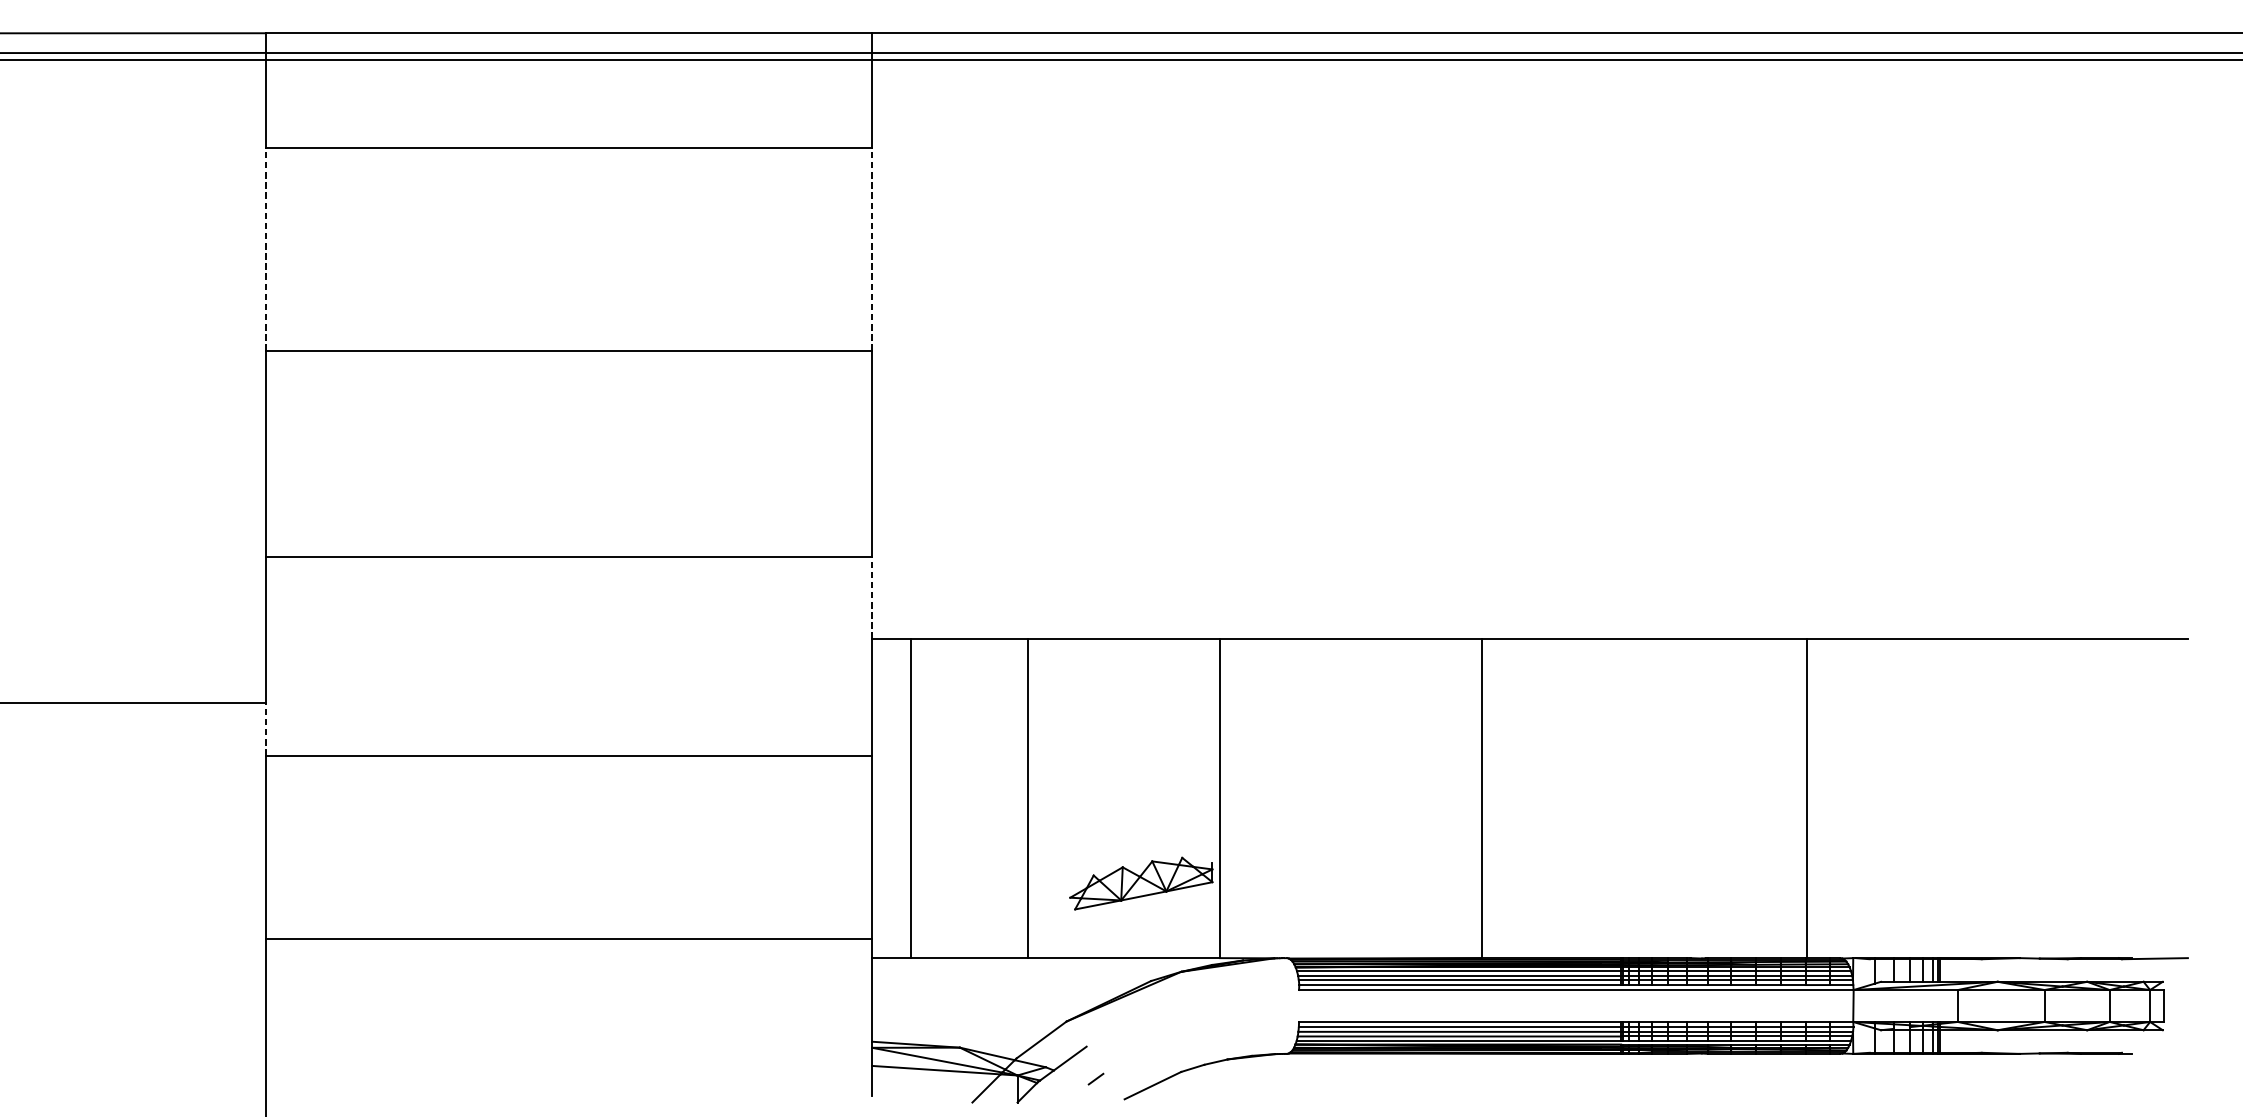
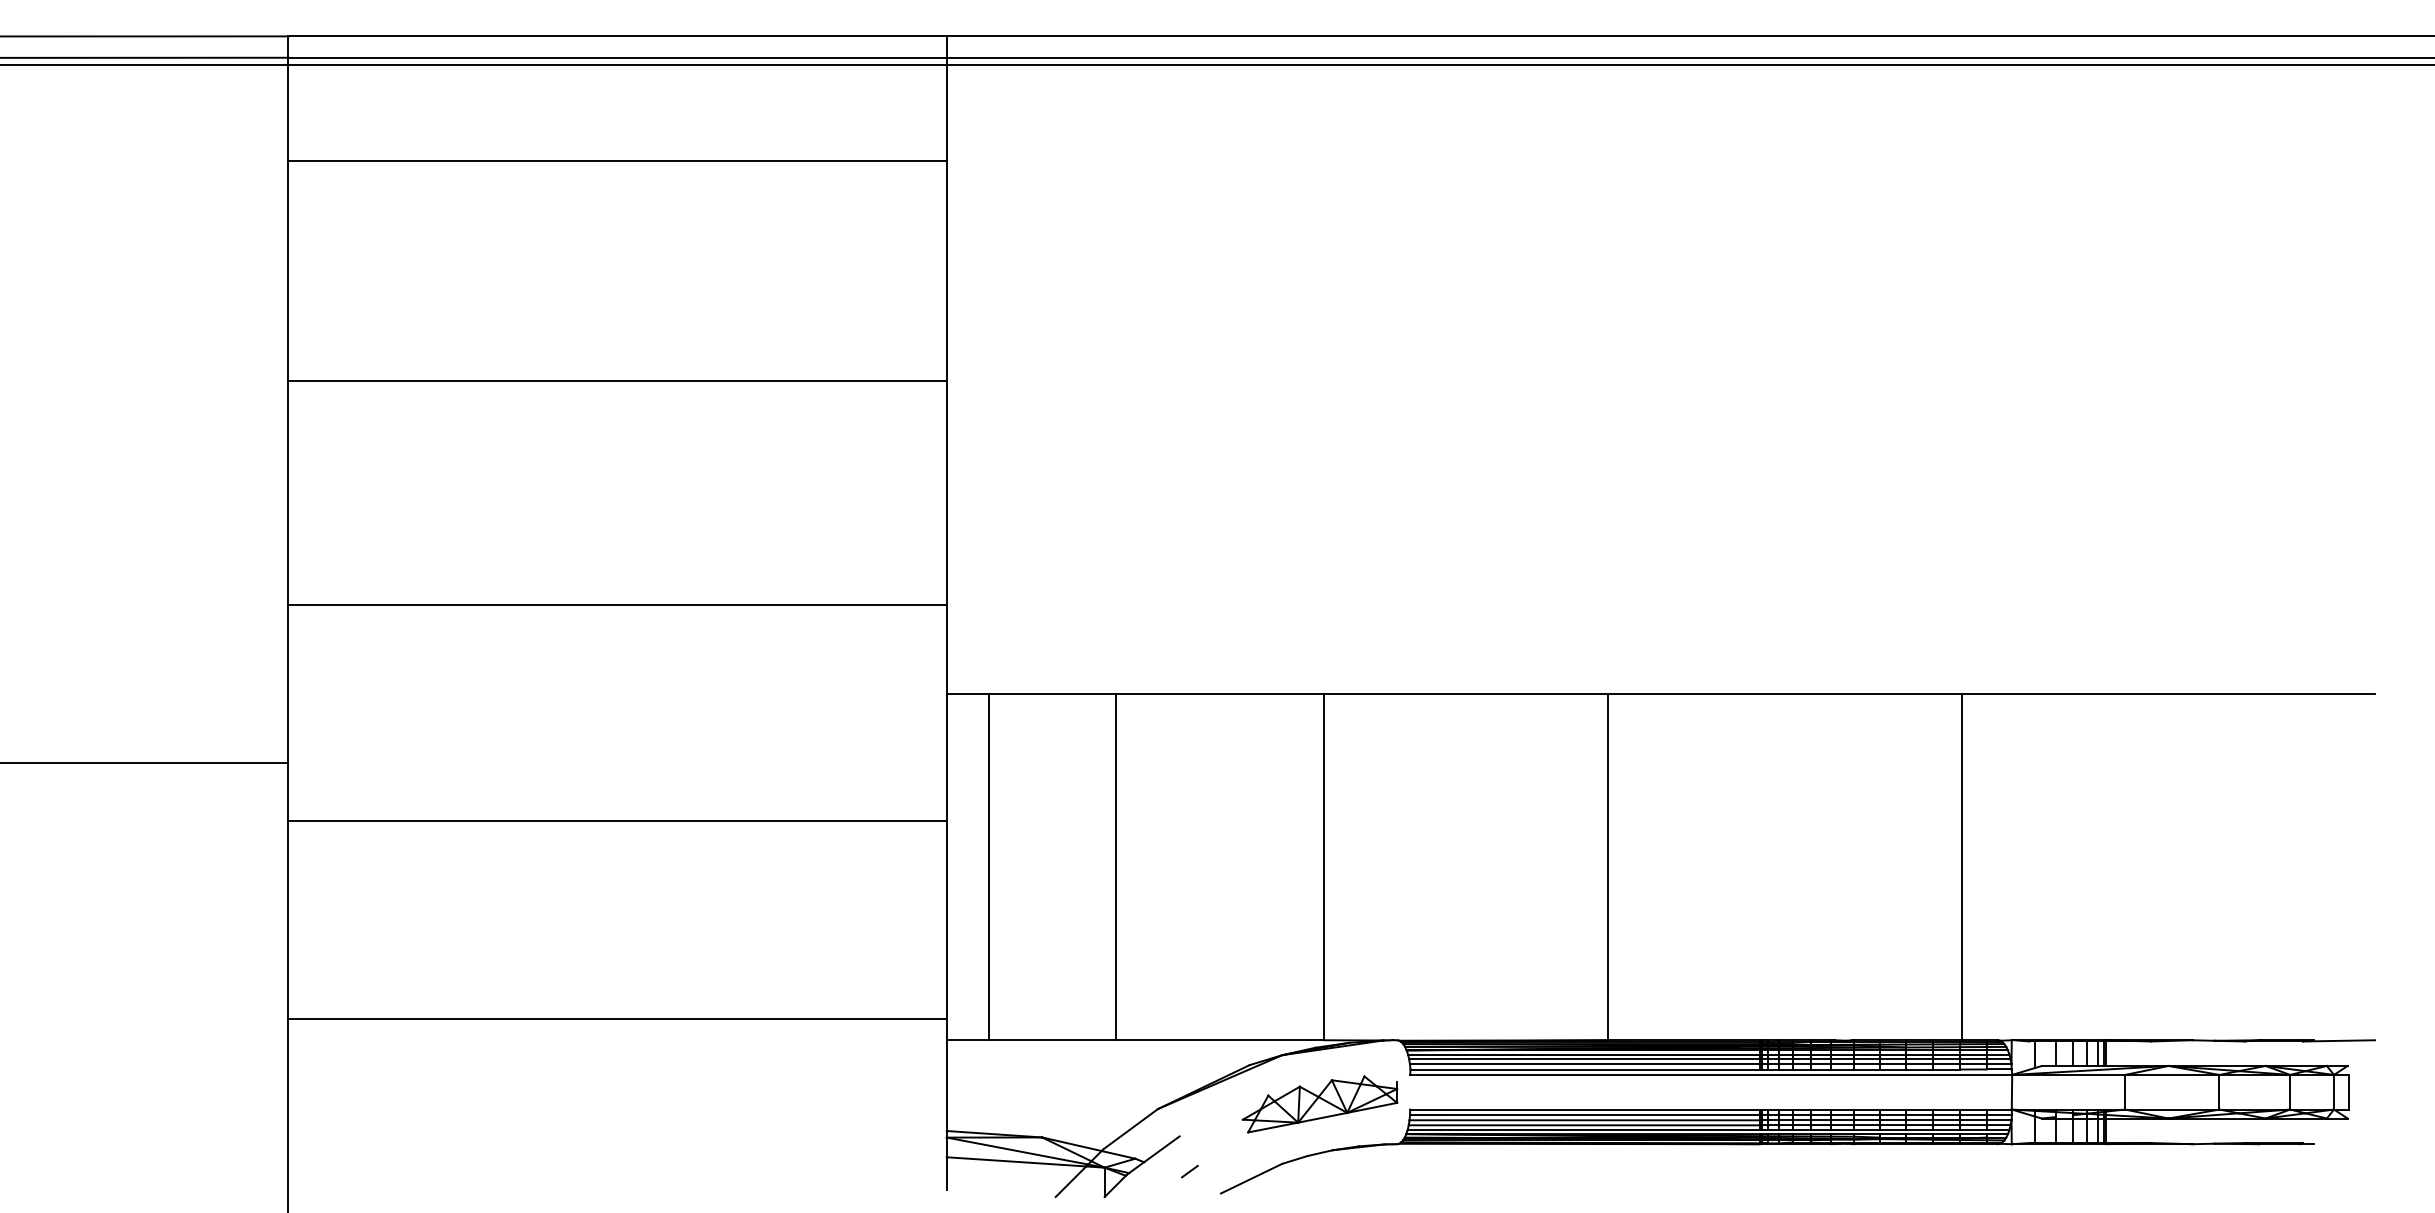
line: (265, 248) -> (288, 270), dashed -> solid
line: (871, 248) -> (946, 270), dashed -> solid
line: (871, 598) -> (946, 649), dashed -> solid
line: (265, 728) -> (288, 791), dashed -> solid
part: (1140, 883) -> (1319, 1104), moved

